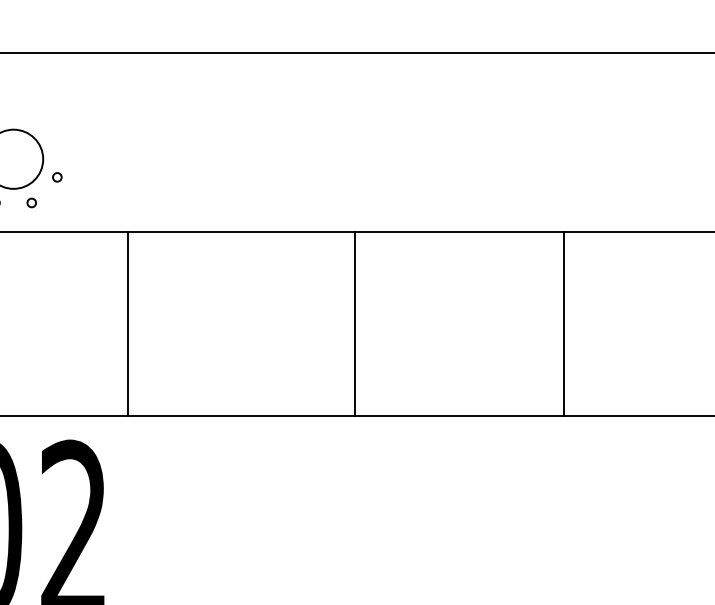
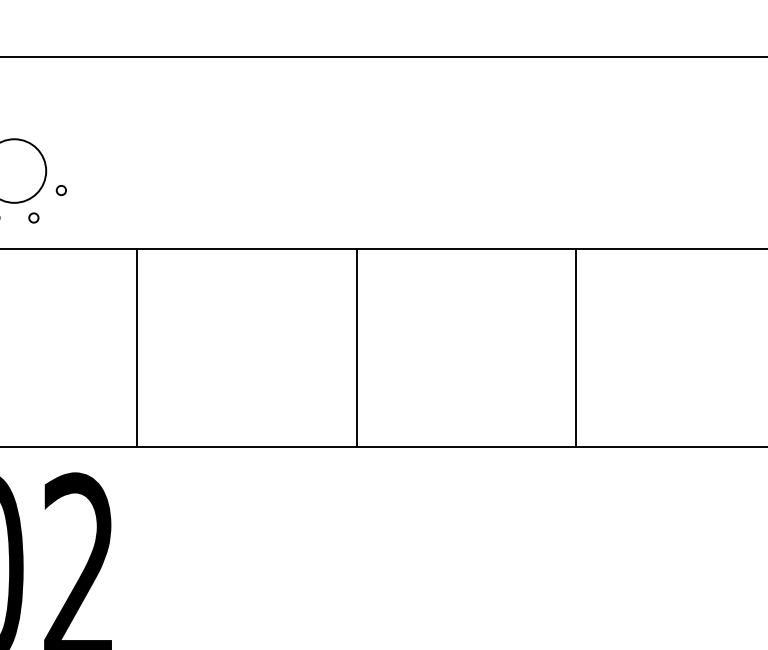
line: (355, 323) -> (357, 347), moved
line: (563, 323) -> (576, 347), moved

